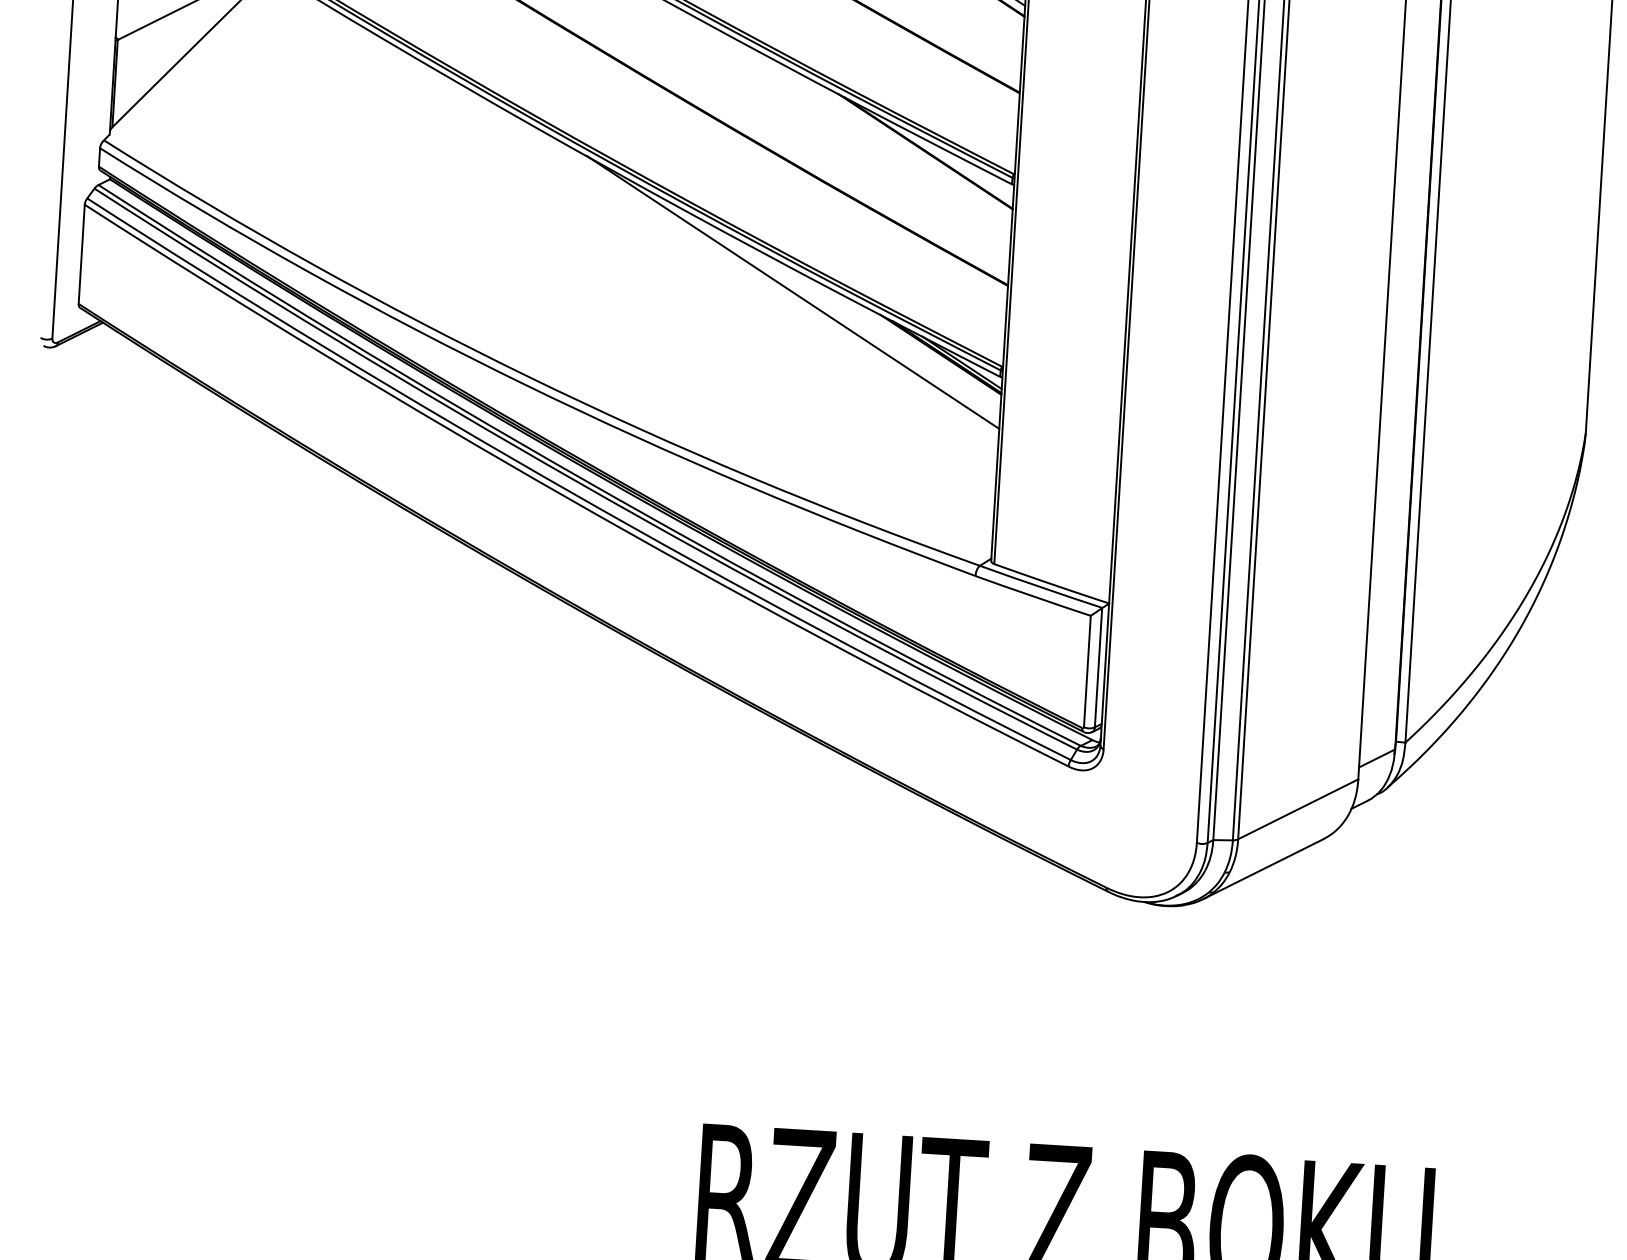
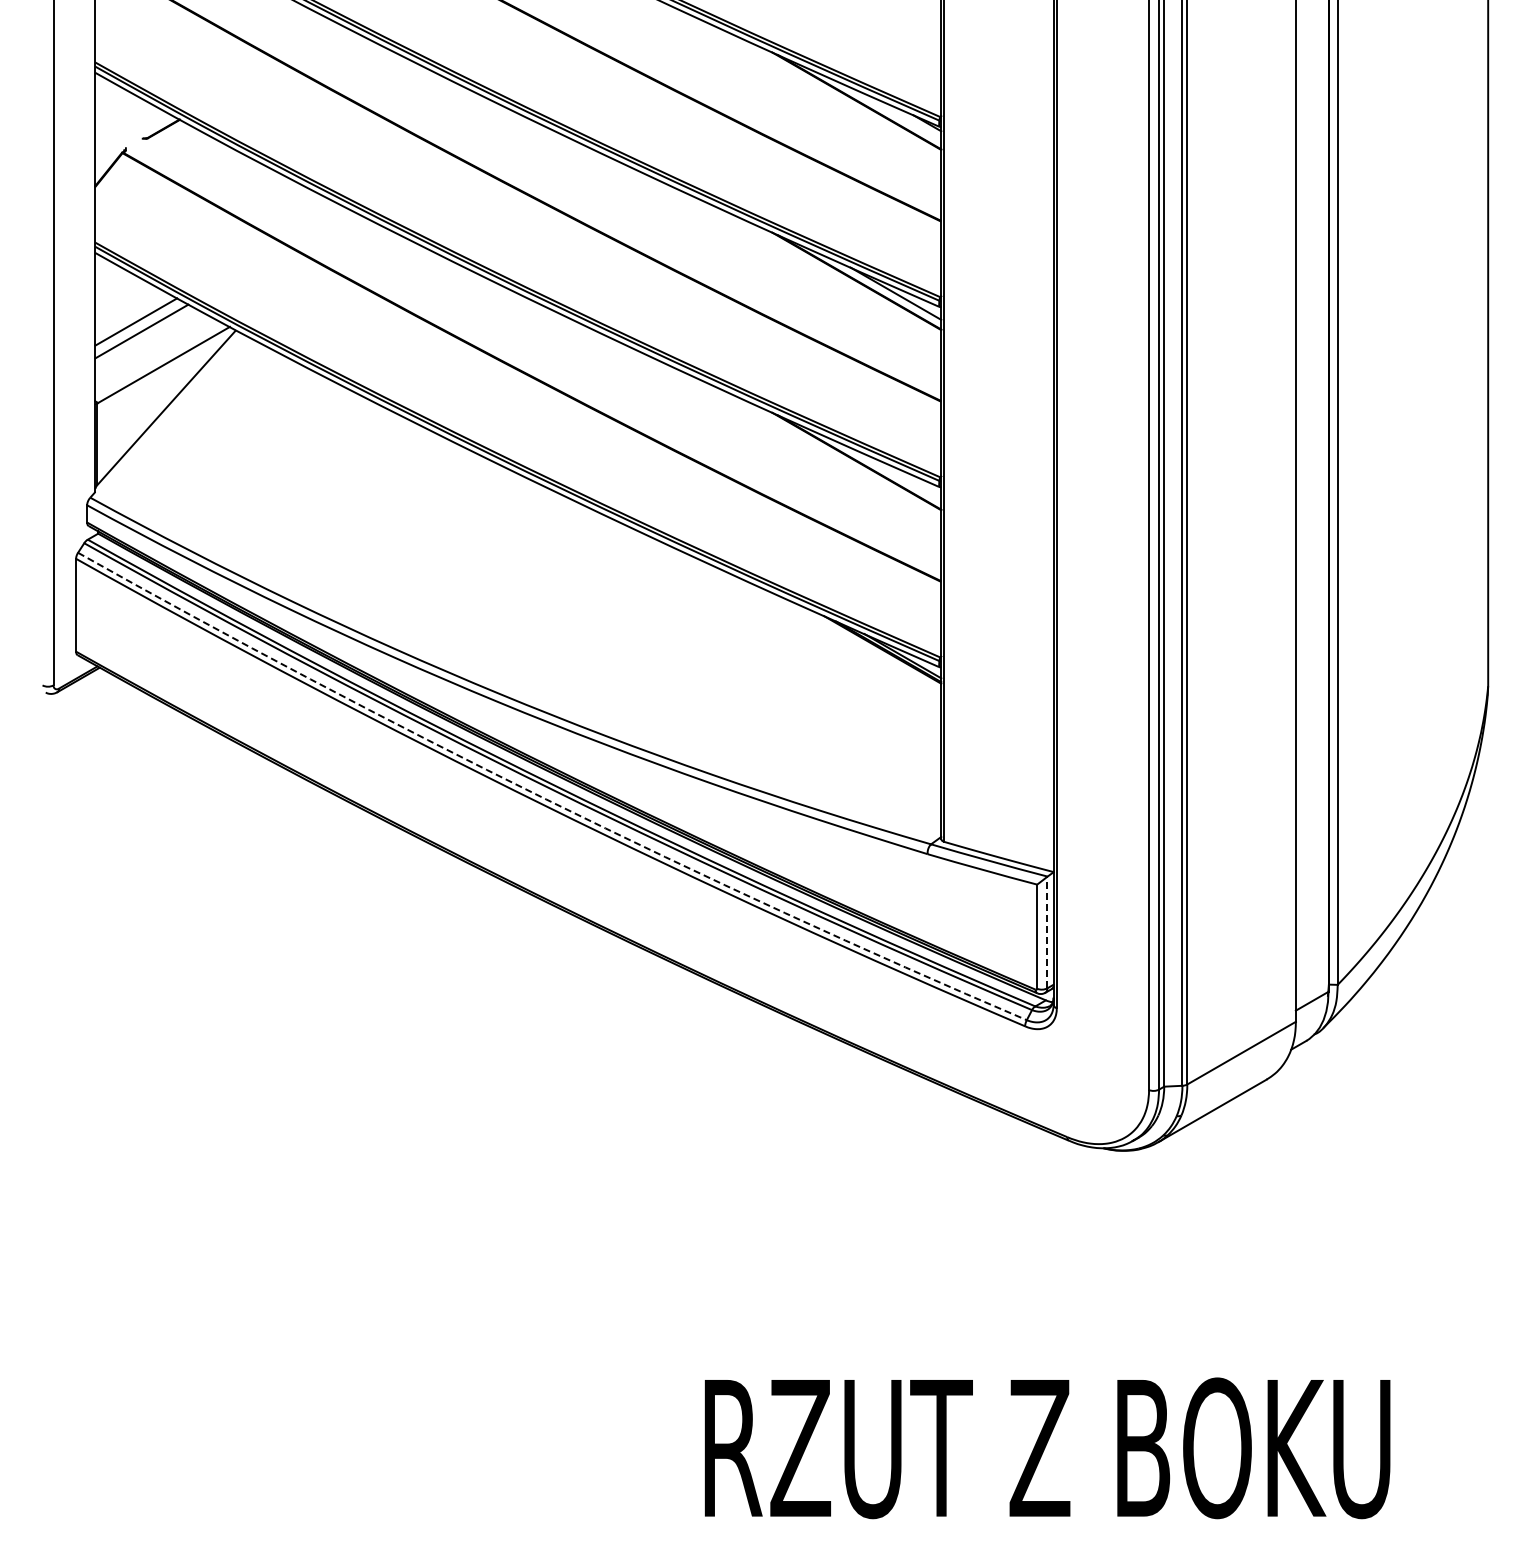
line: (793, 291) -> (741, 599), removed
arc: (571, 492) -> (546, 799), solid -> dashed
line: (1098, 667) -> (1047, 932), solid -> dashed

